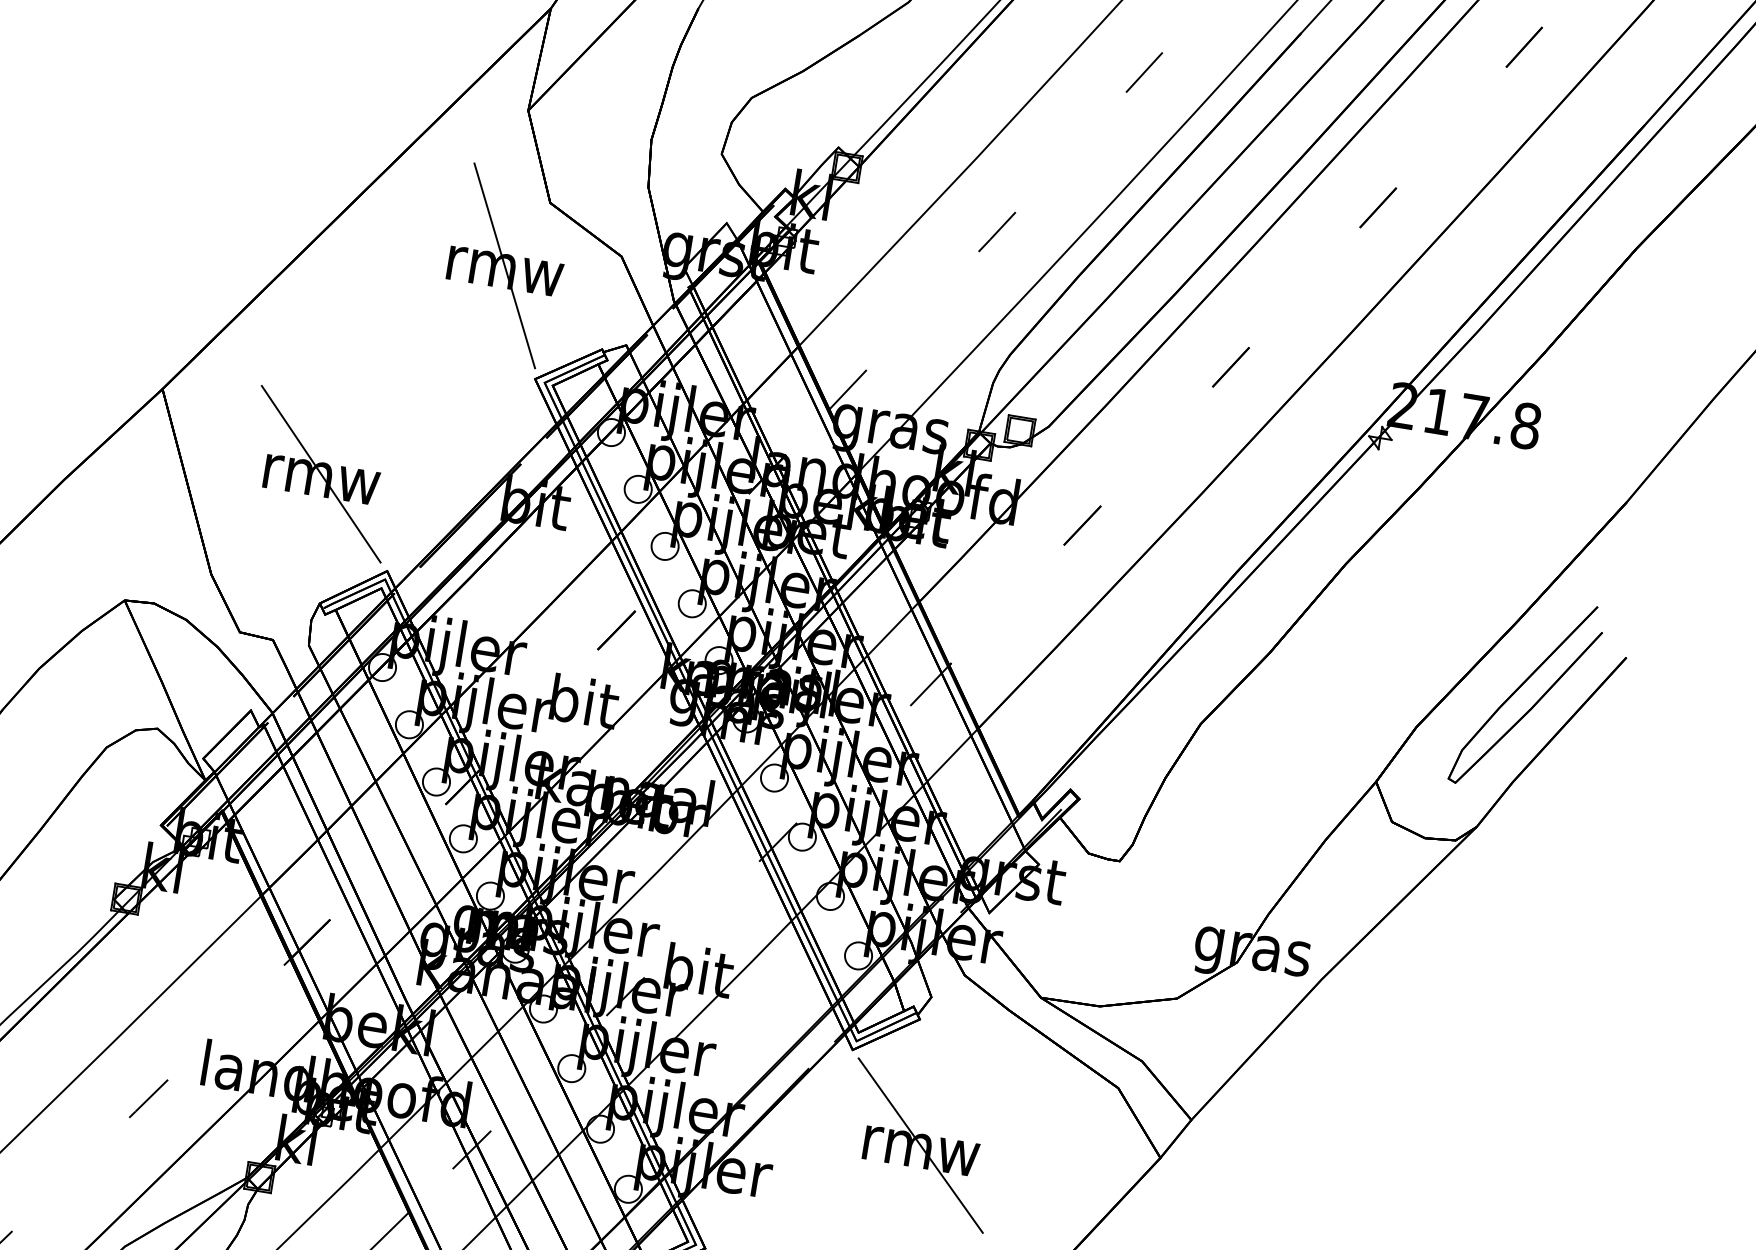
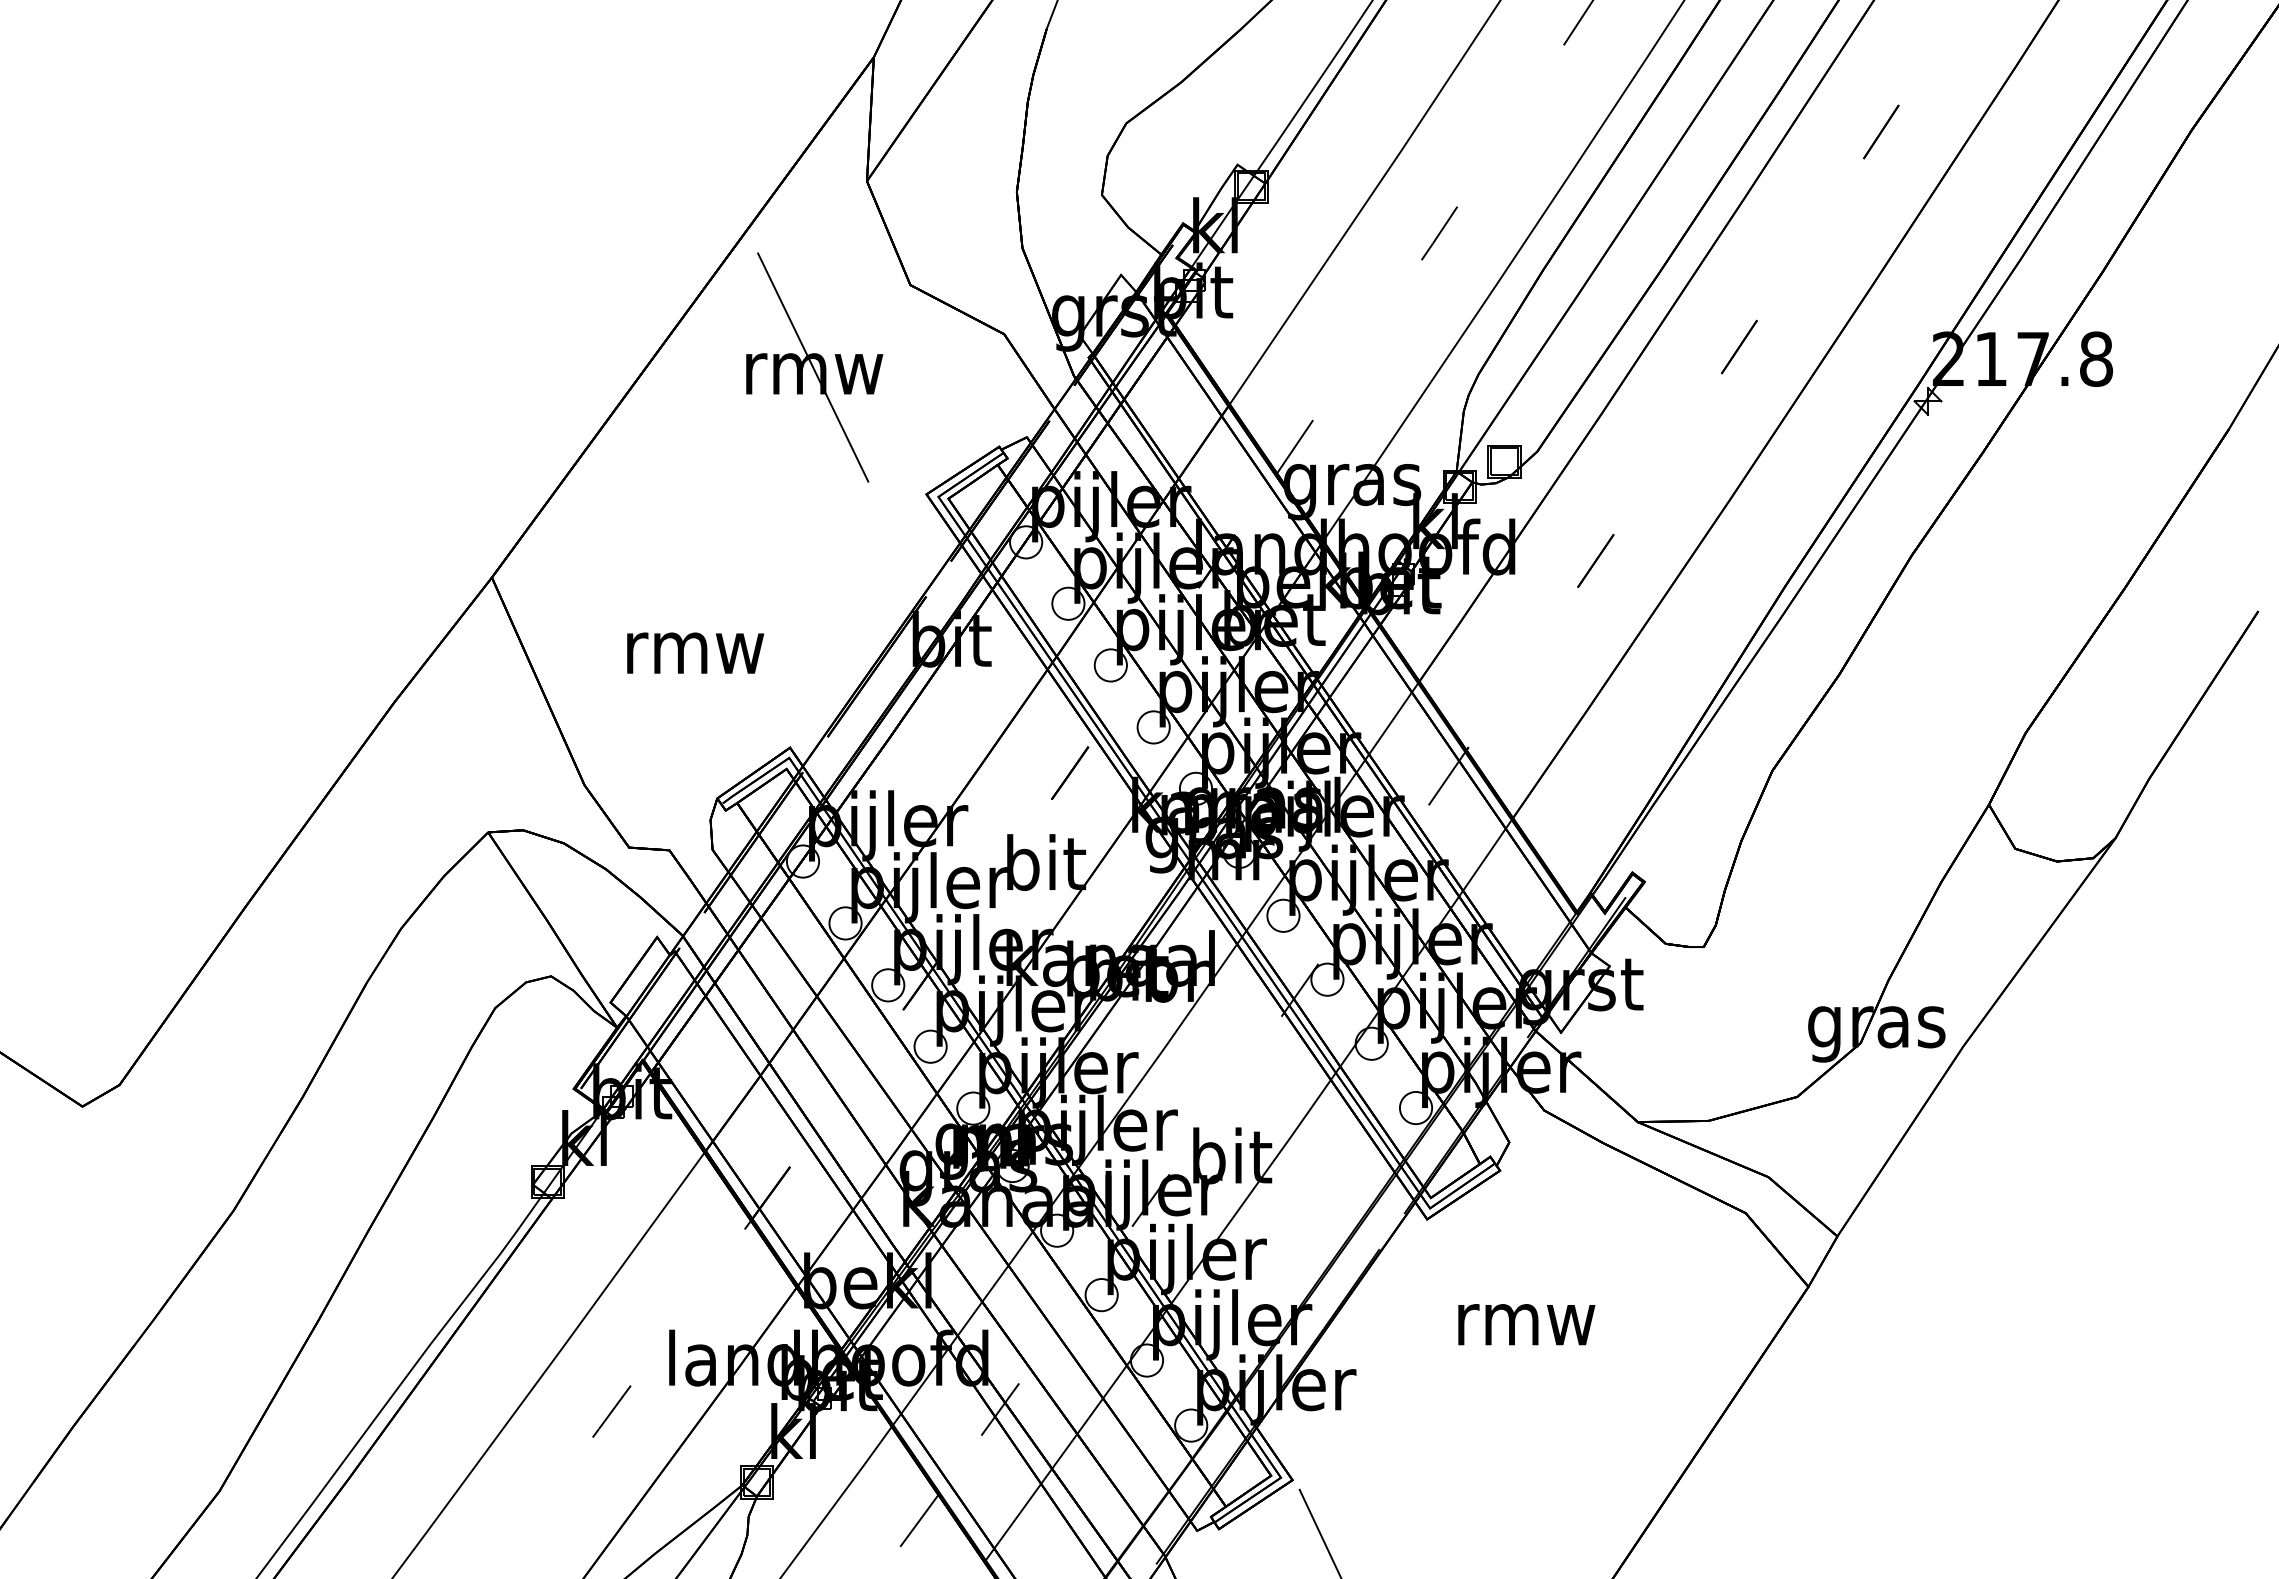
part: (505, 266) -> (814, 367), moved
line: (320, 473) -> (693, 646), removed
part: (1520, 687) -> (2140, 666), removed
line: (920, 1145) -> (1524, 1318), removed

